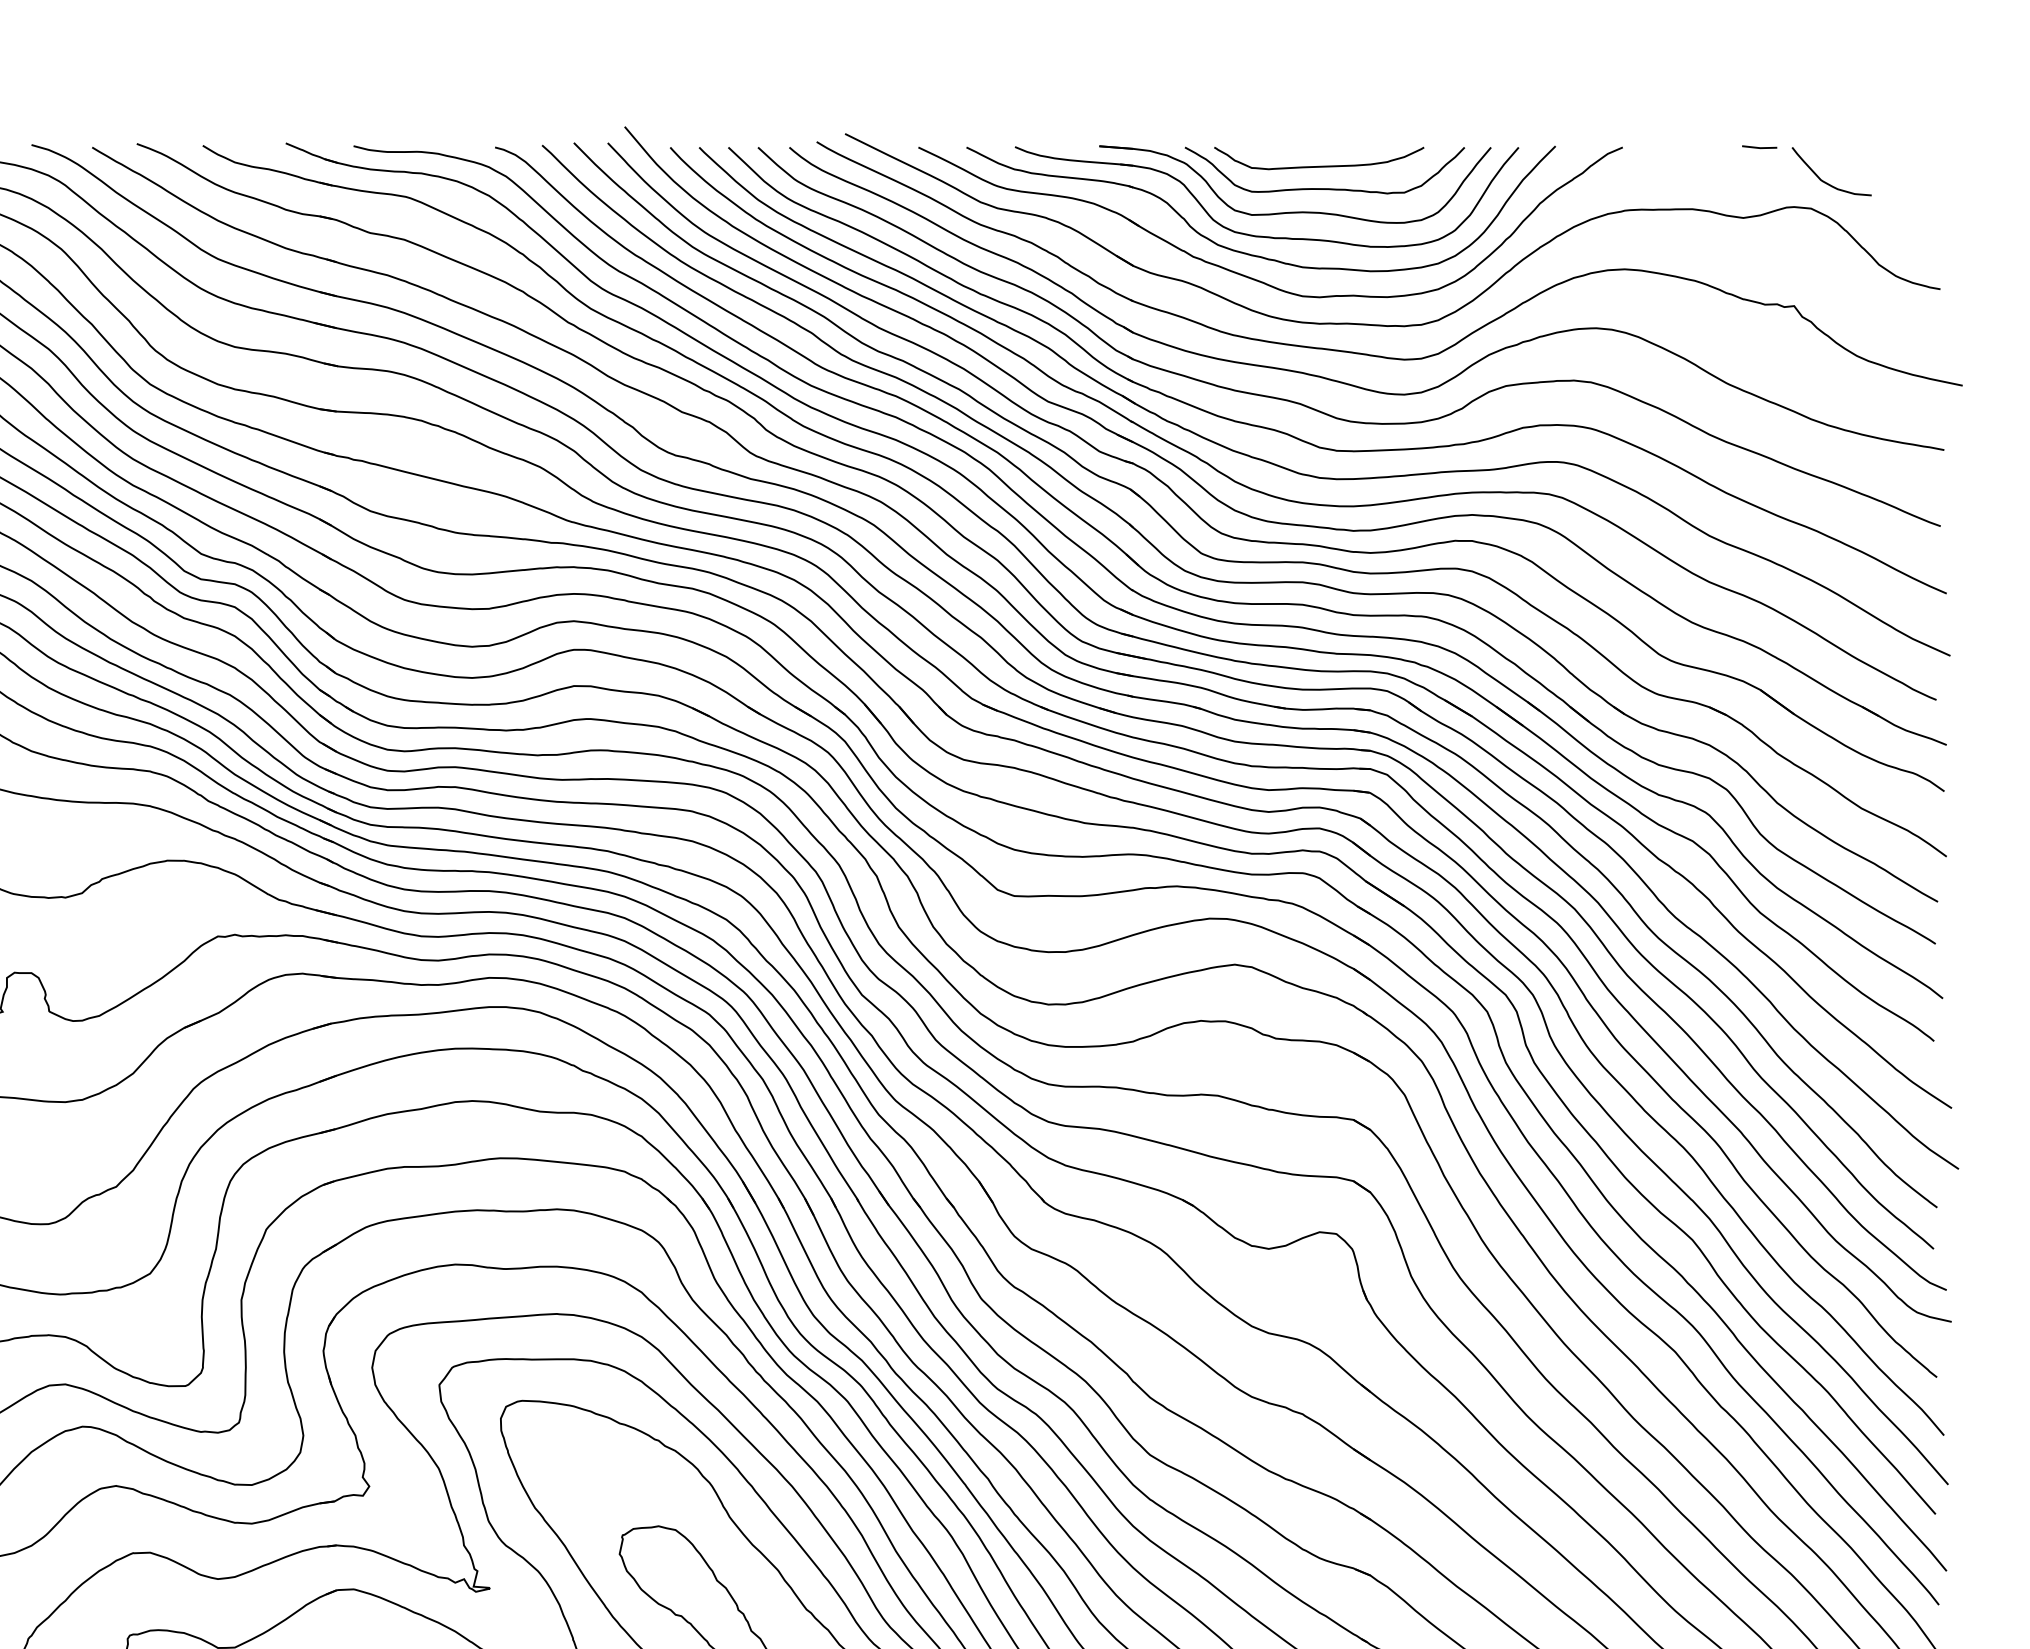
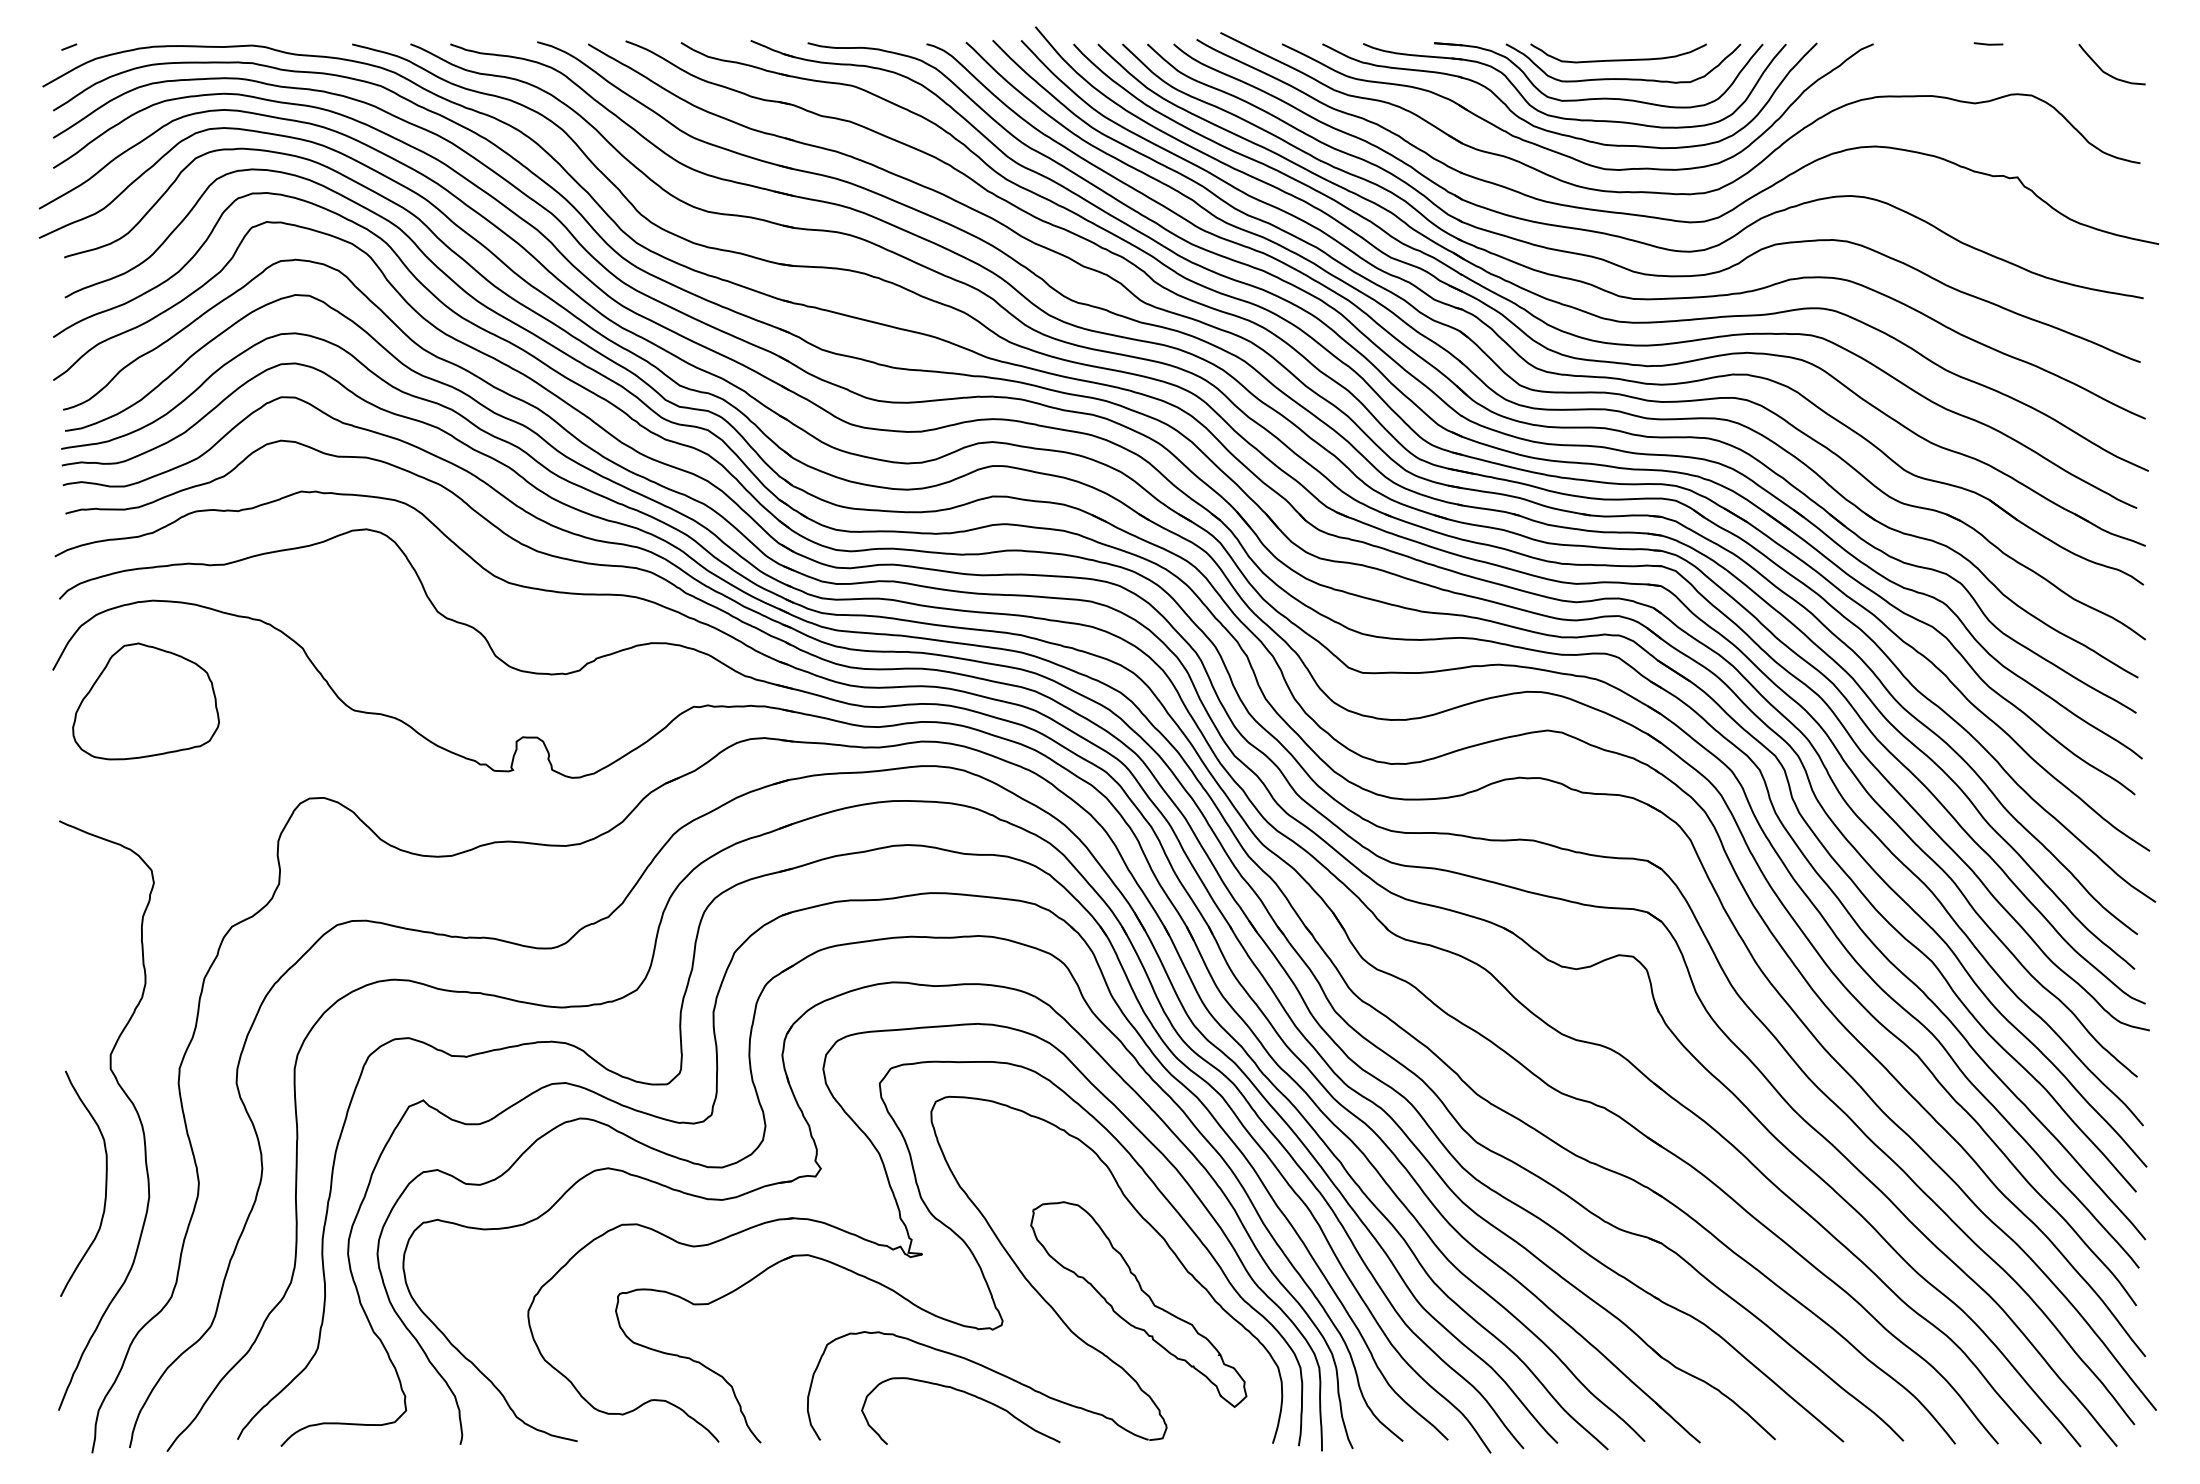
curve: (1825, 181) -> (2106, 72), moved

